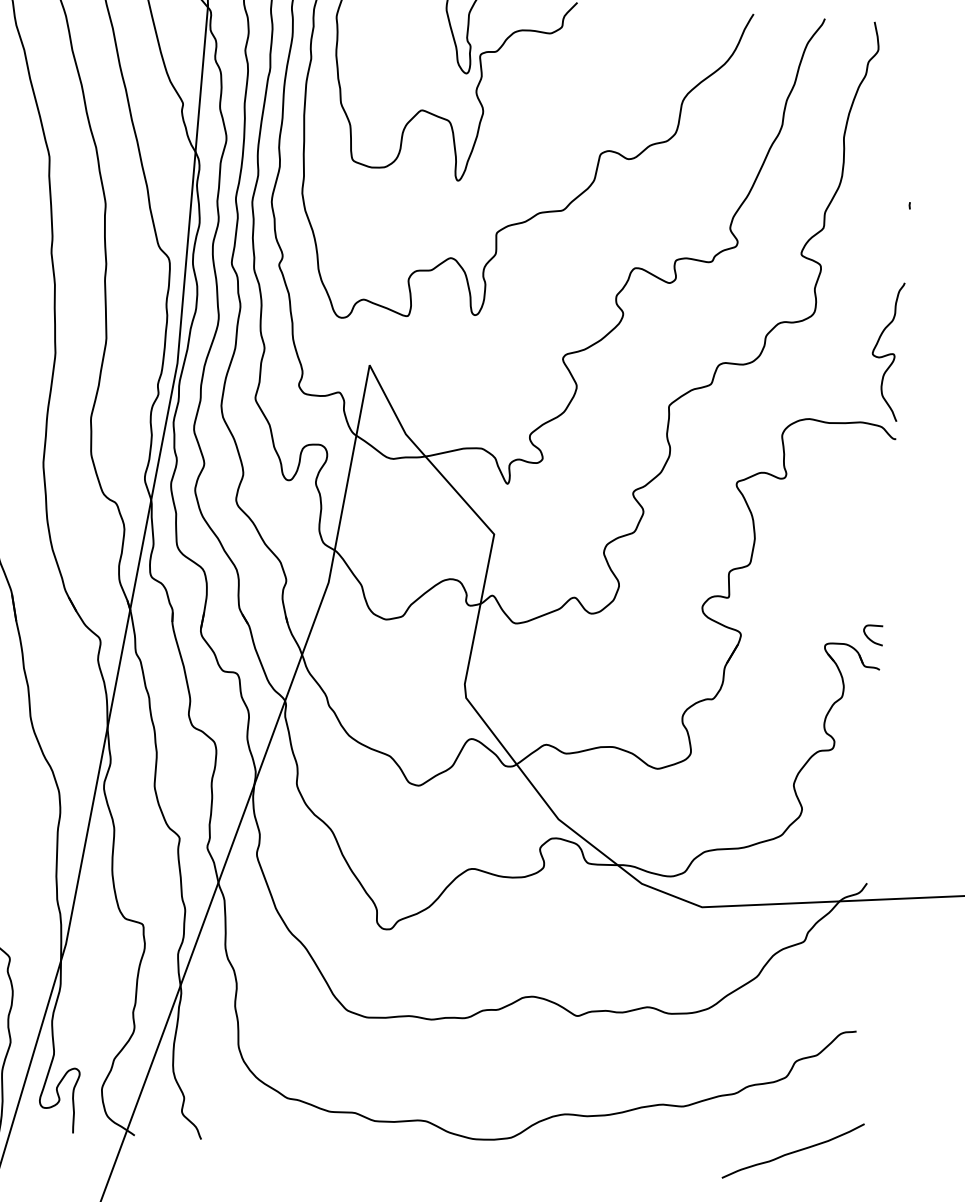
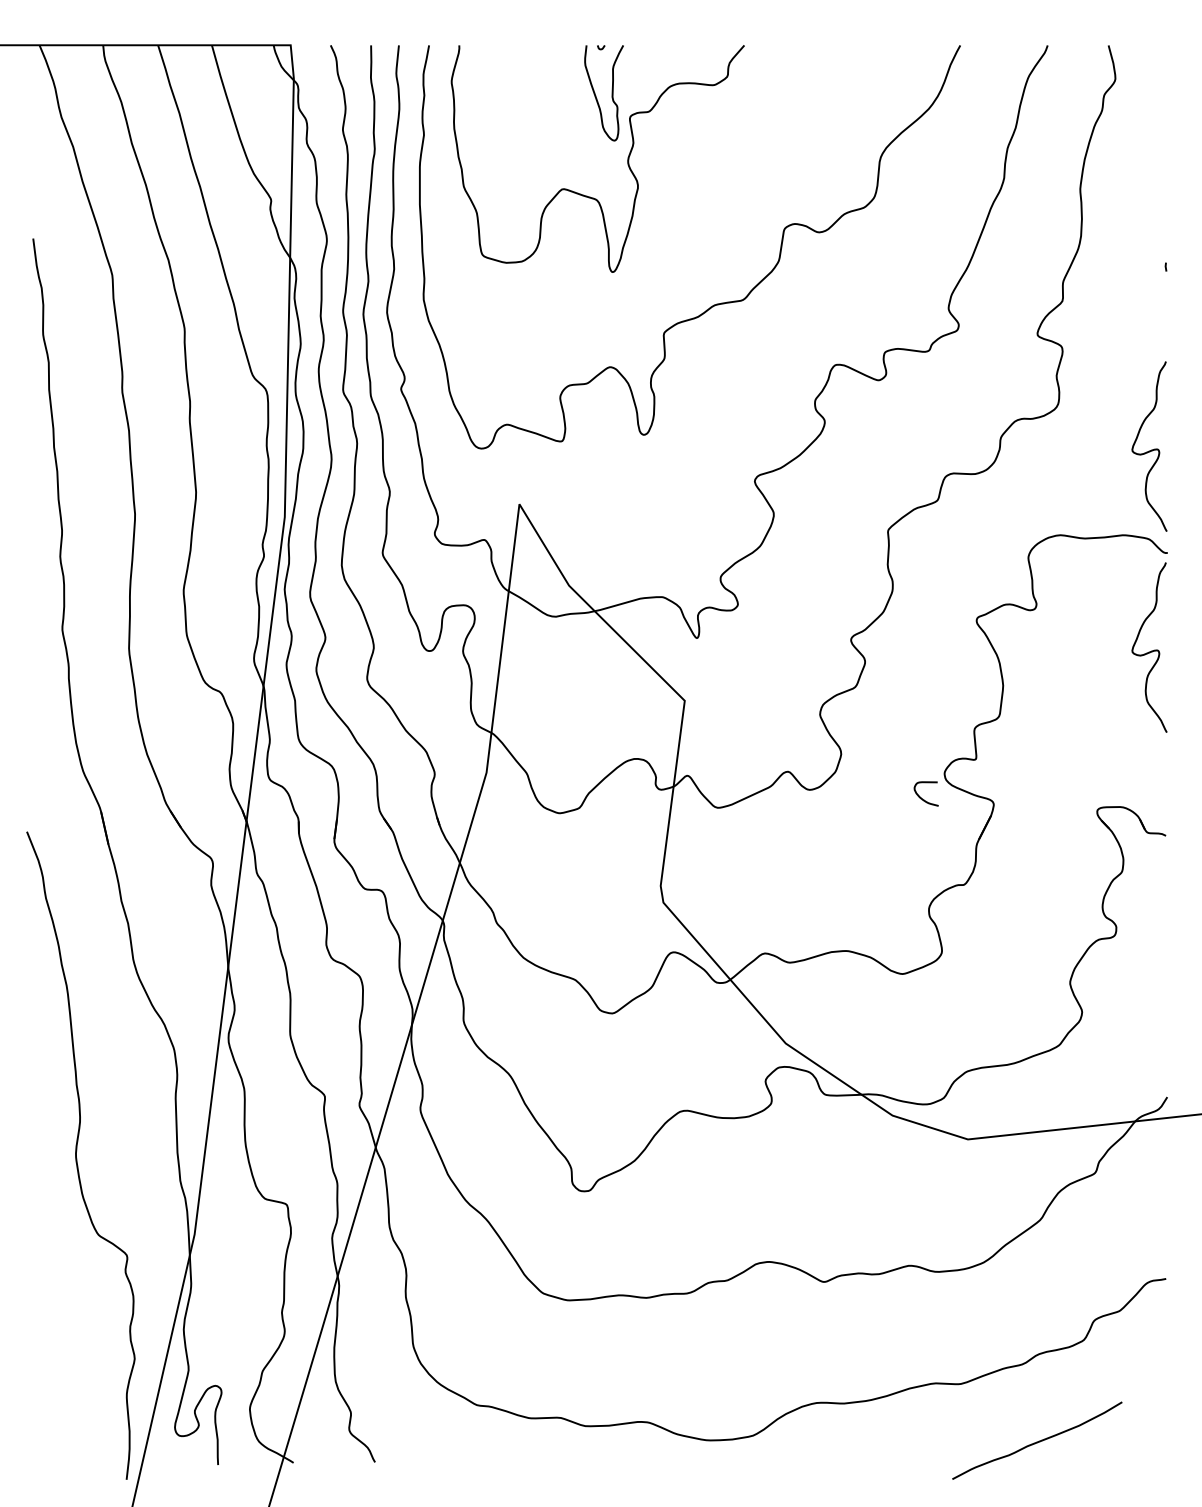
curve: (877, 517) -> (1151, 650), added
curve: (869, 637) -> (921, 797), moved
curve: (793, 1151) -> (1037, 1441), moved

